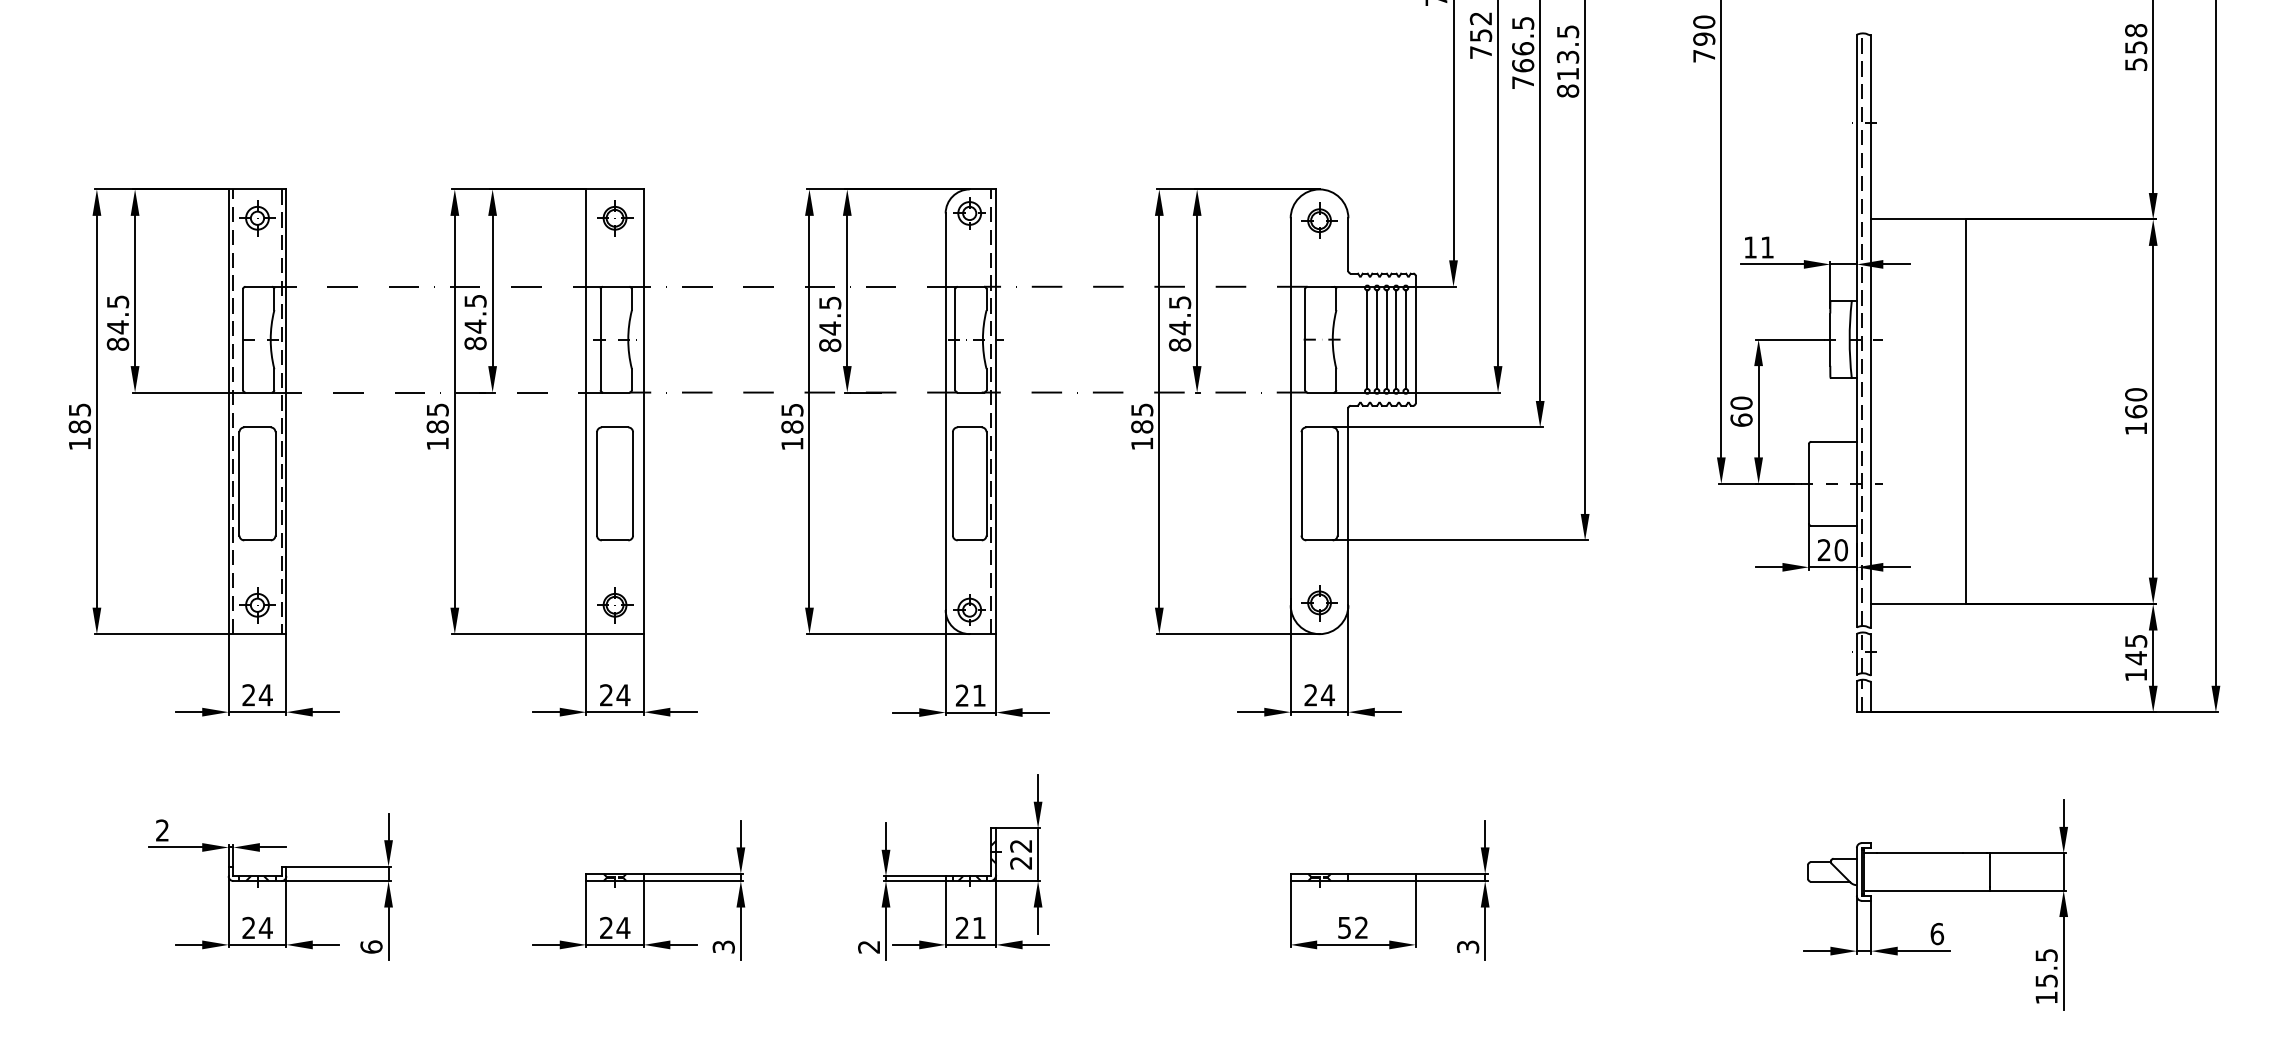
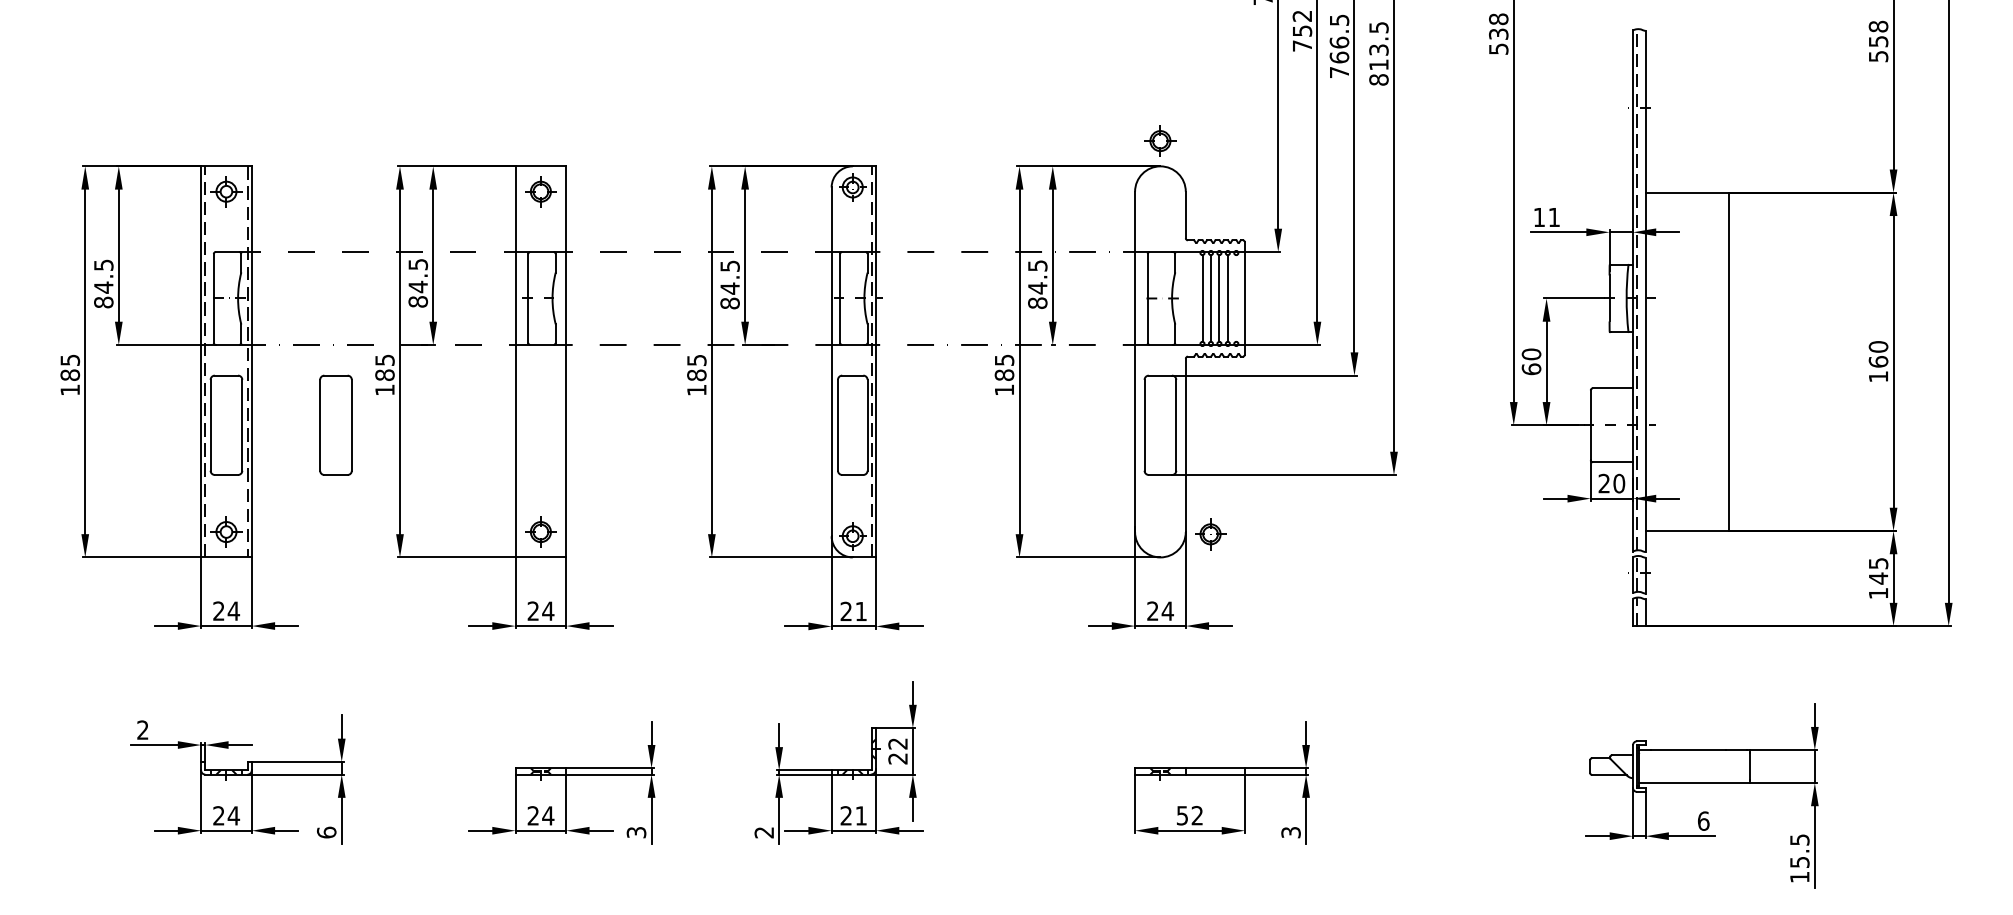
text: (1704, 38) -> (1498, 33), 790 -> 538
part: (1319, 220) -> (1160, 140), moved
line: (1405, 339) -> (1236, 298), removed
part: (614, 483) -> (335, 424), moved
part: (1319, 603) -> (1210, 534), moved

